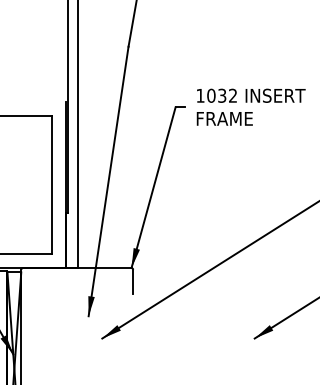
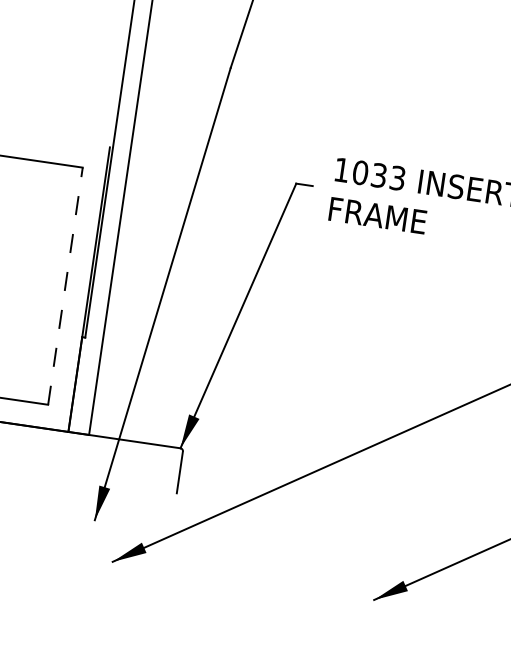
text: (233, 95) -> (398, 177), 1032 -> 1033
line: (52, 184) -> (65, 285), solid -> dashed

